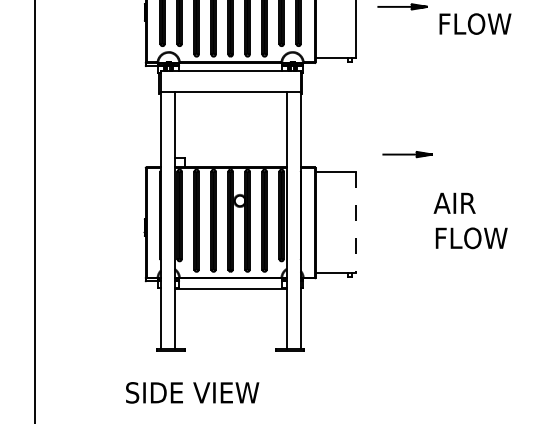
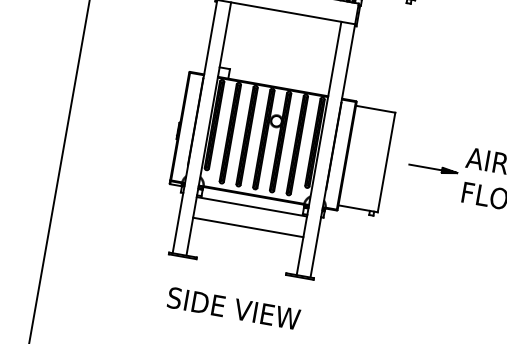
curve: (407, 154) -> (433, 168), moved
line: (355, 222) -> (386, 162), dashed -> solid
line: (230, 310) -> (248, 227), added
text: (192, 392) -> (233, 308), moved

